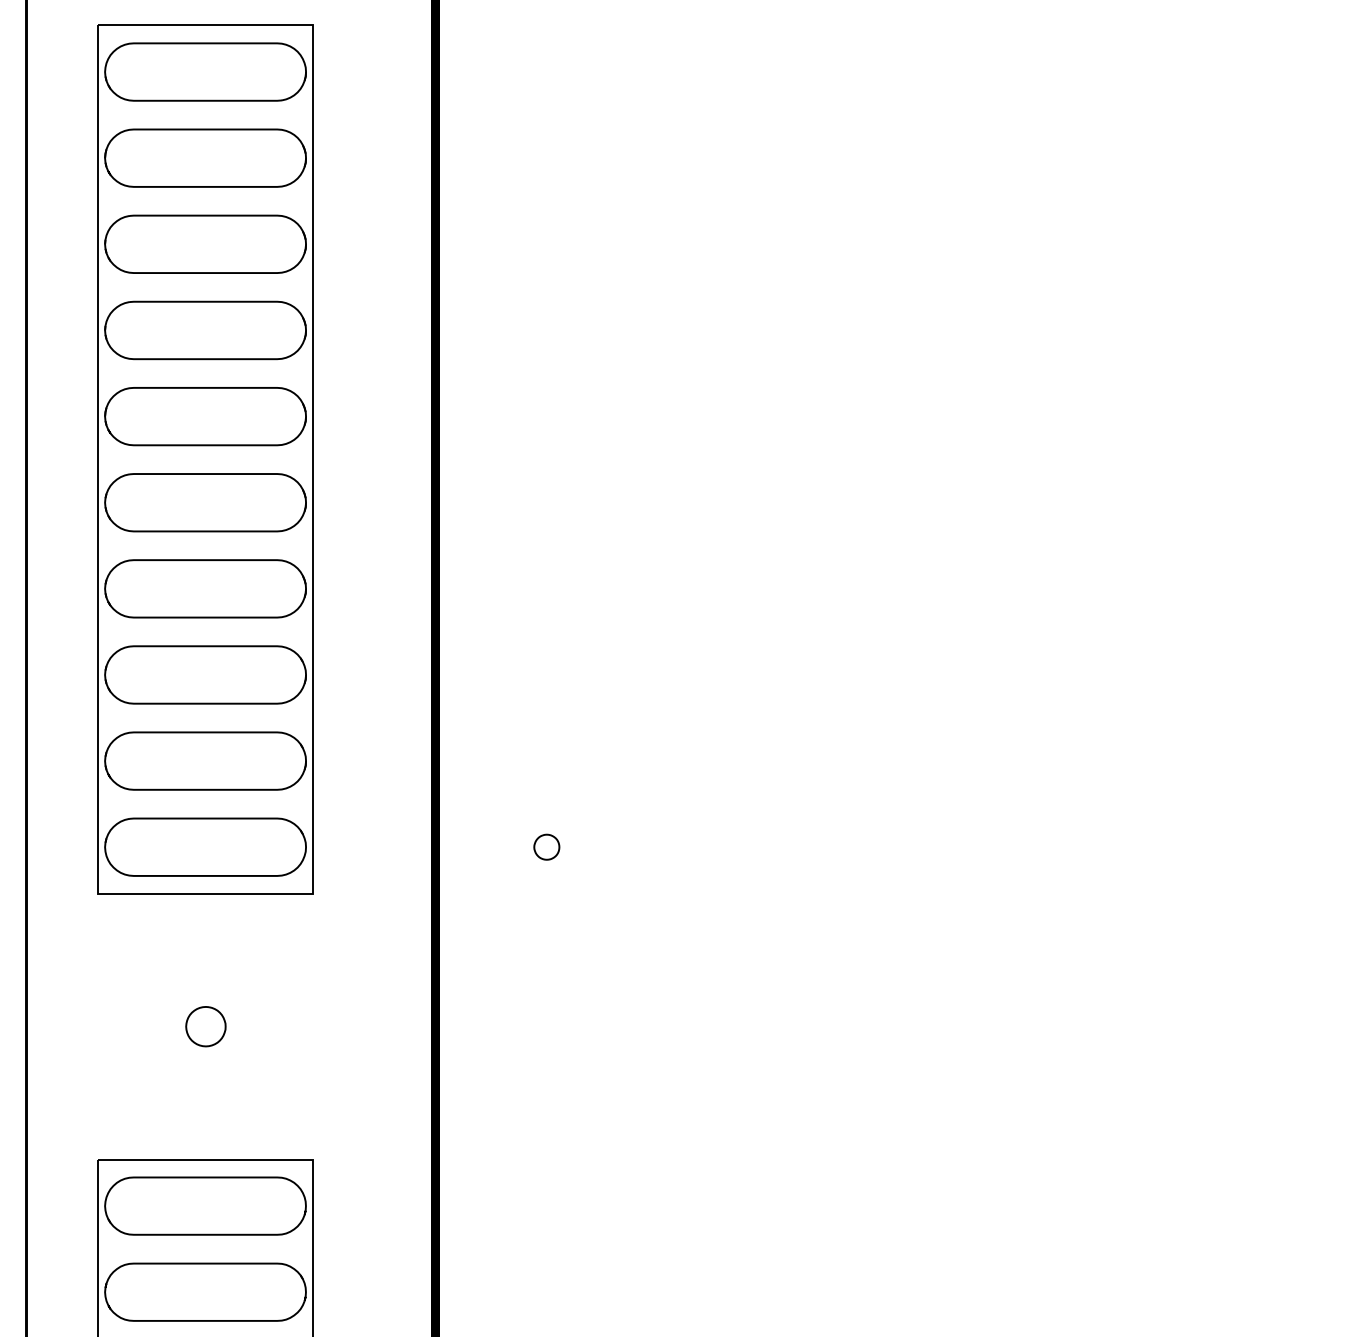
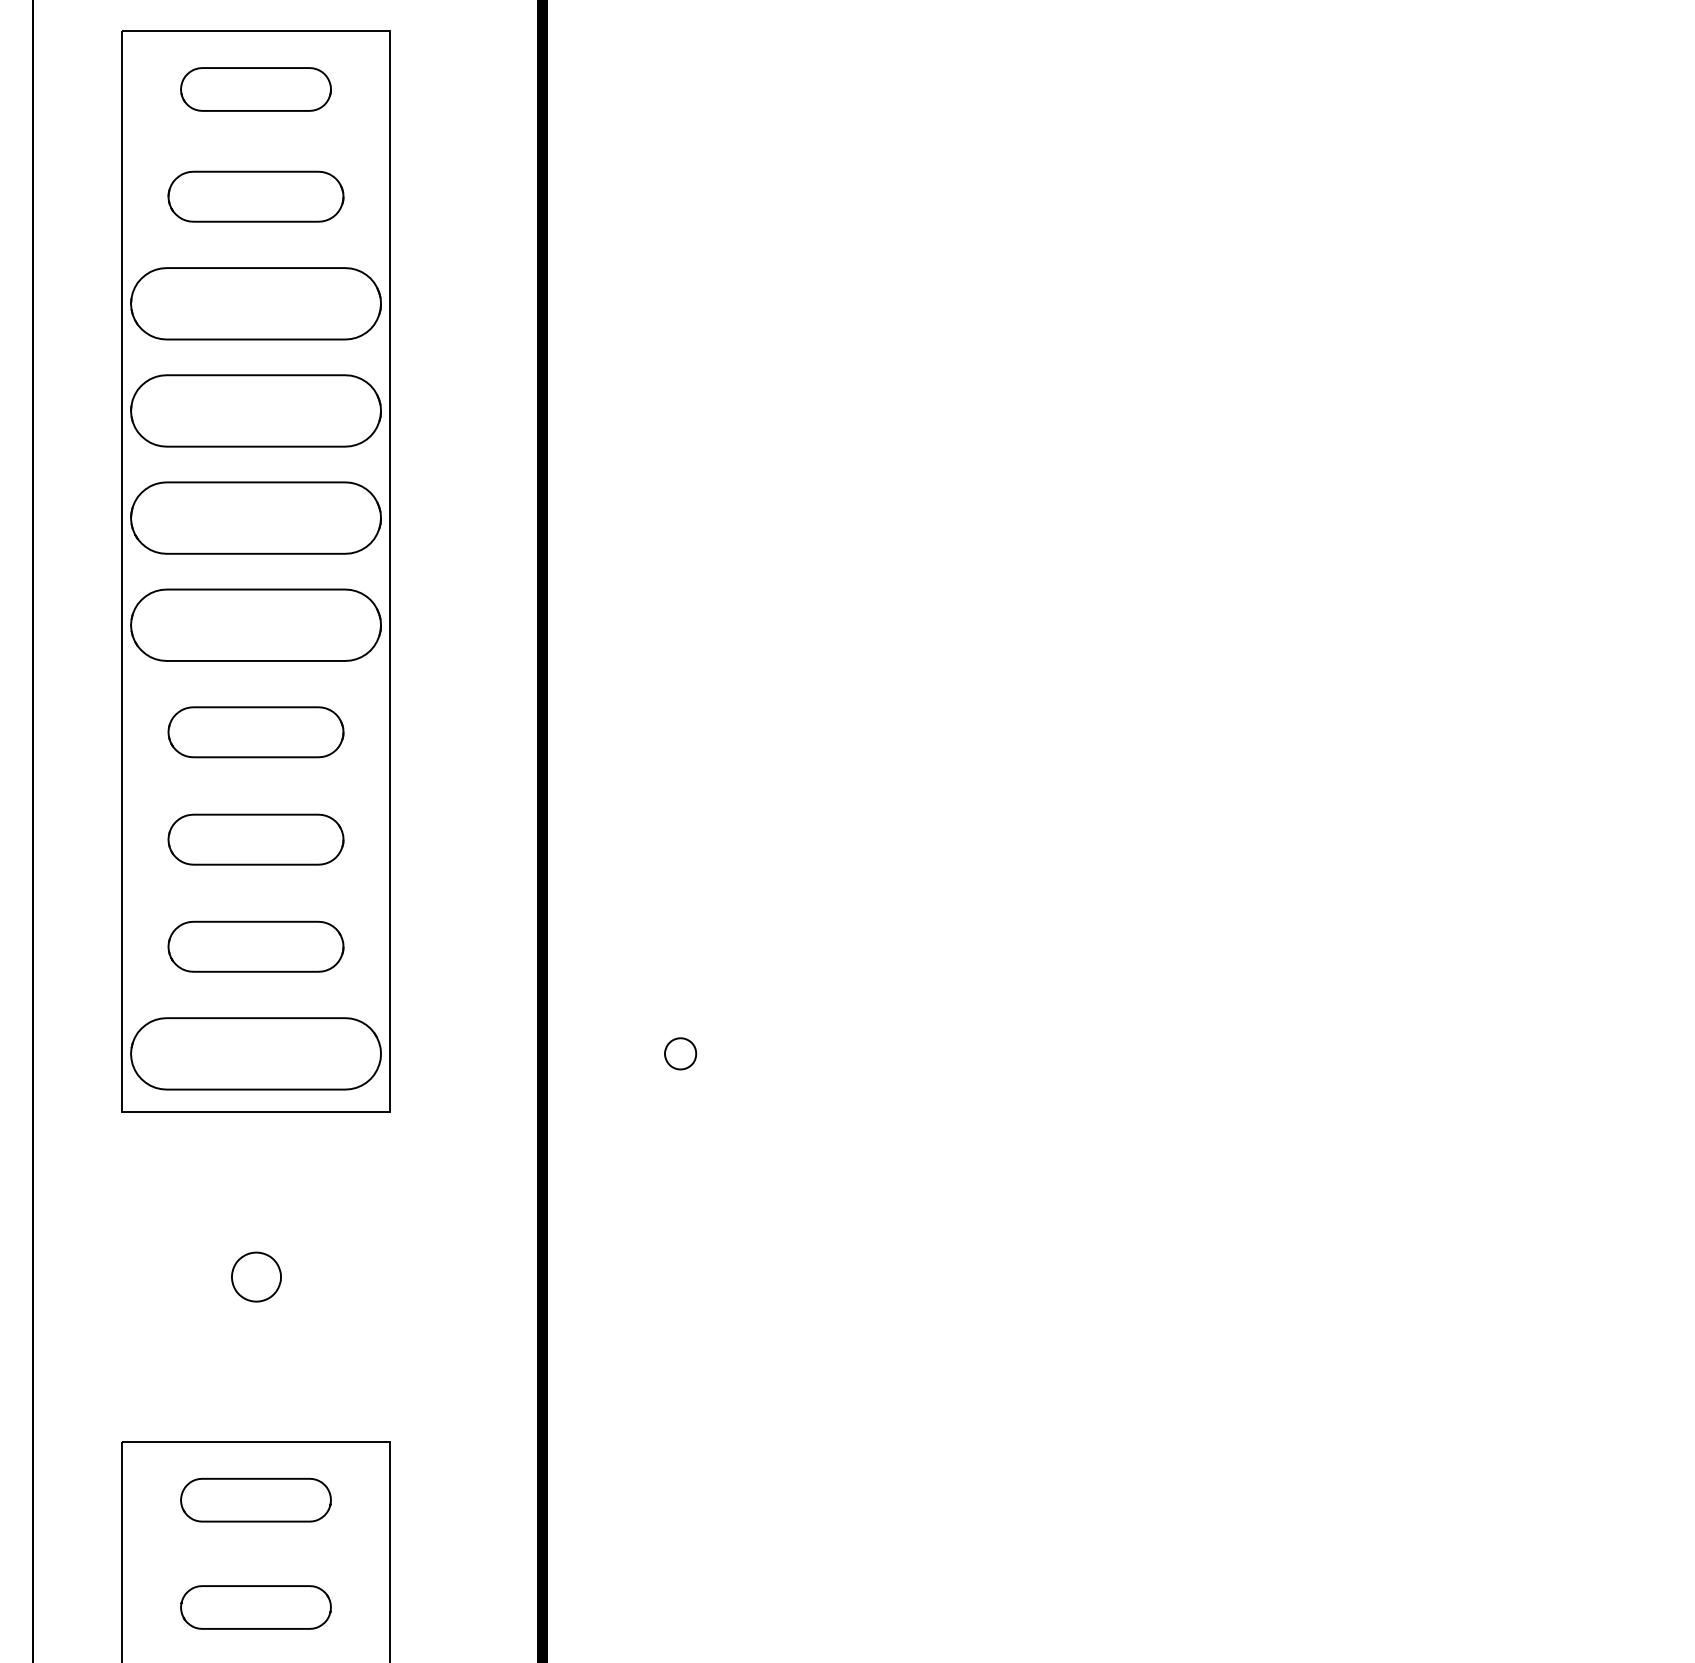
part: (205, 72) -> (255, 89), size x0.6
part: (205, 158) -> (255, 196), size x0.7
part: (205, 588) -> (255, 731), size x0.7
part: (205, 674) -> (255, 839), size x0.7
part: (205, 760) -> (255, 946), size x0.7
part: (205, 1205) -> (255, 1499), size x0.6
part: (205, 1292) -> (255, 1607), size x0.6

